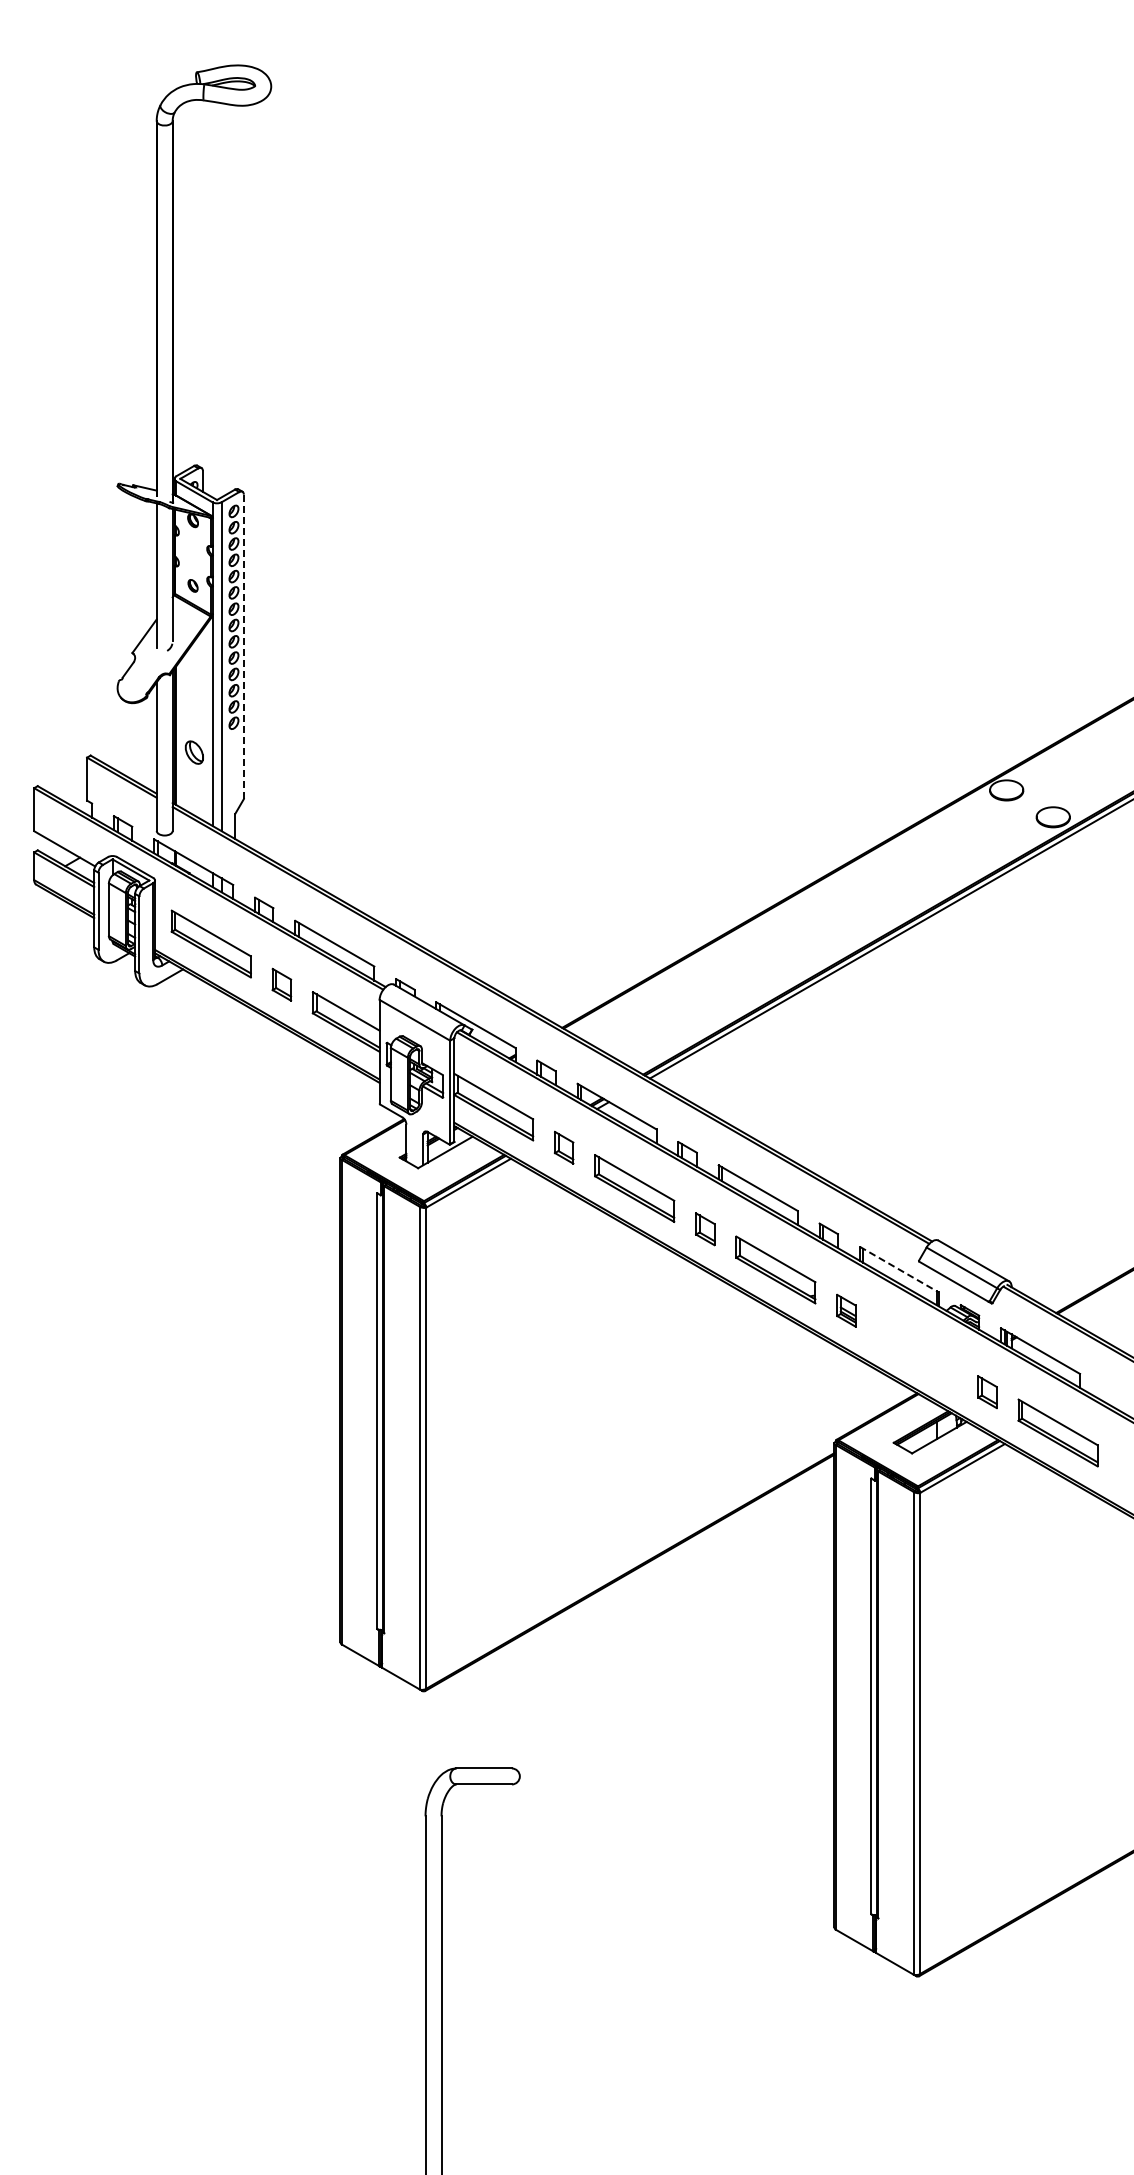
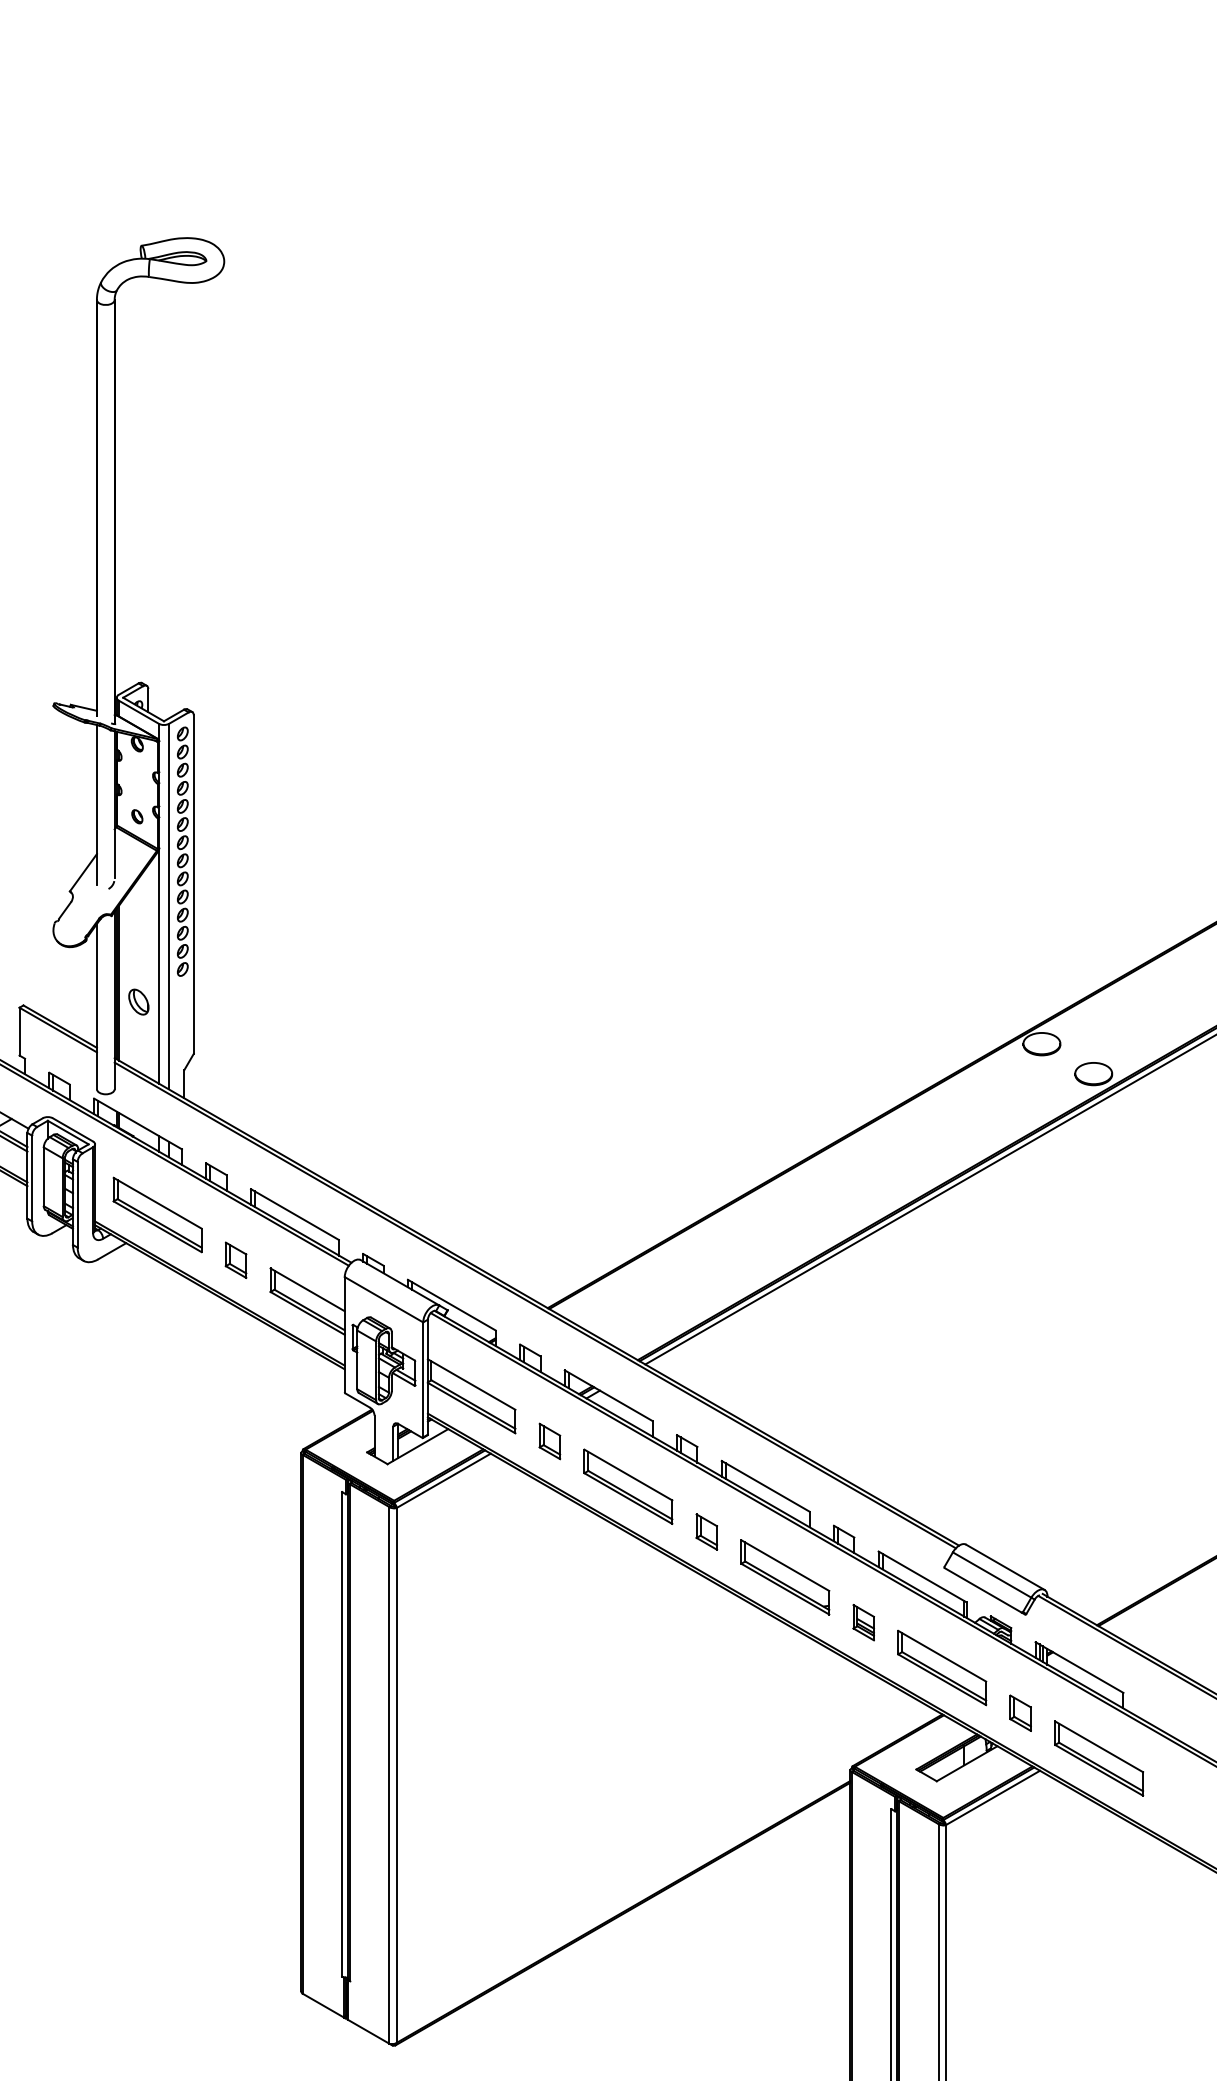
line: (243, 646) -> (193, 884), dashed -> solid
line: (899, 1269) -> (922, 1576), dashed -> solid
part: (916, 1351) -> (941, 1667), added

